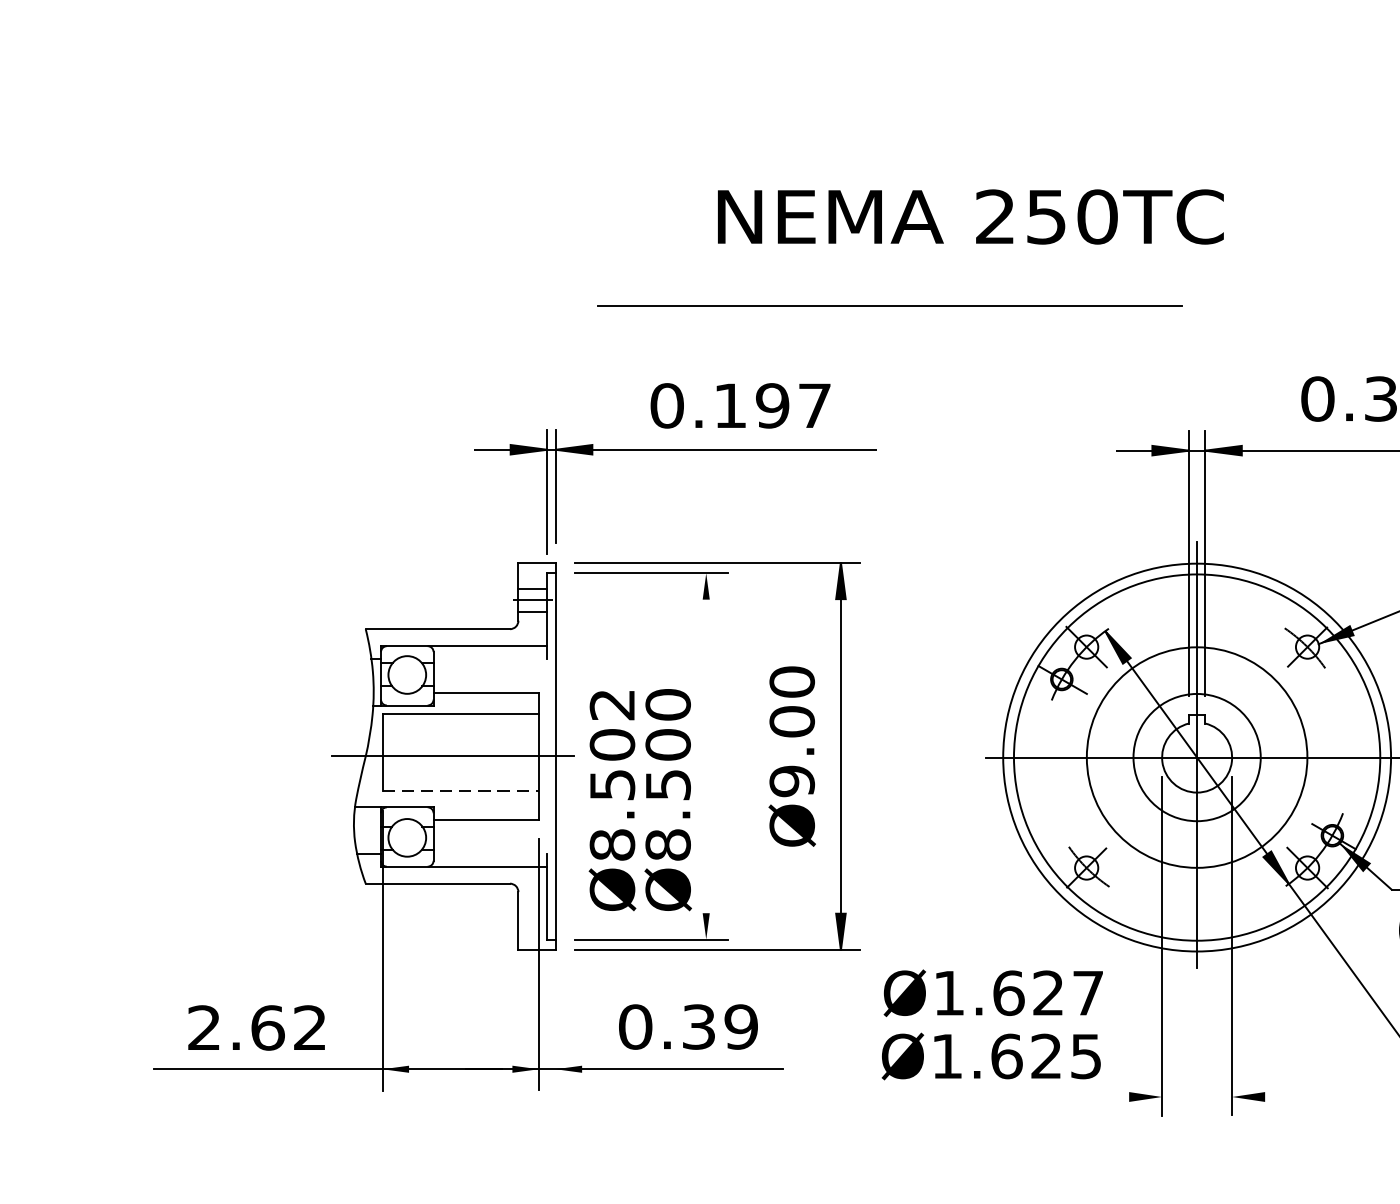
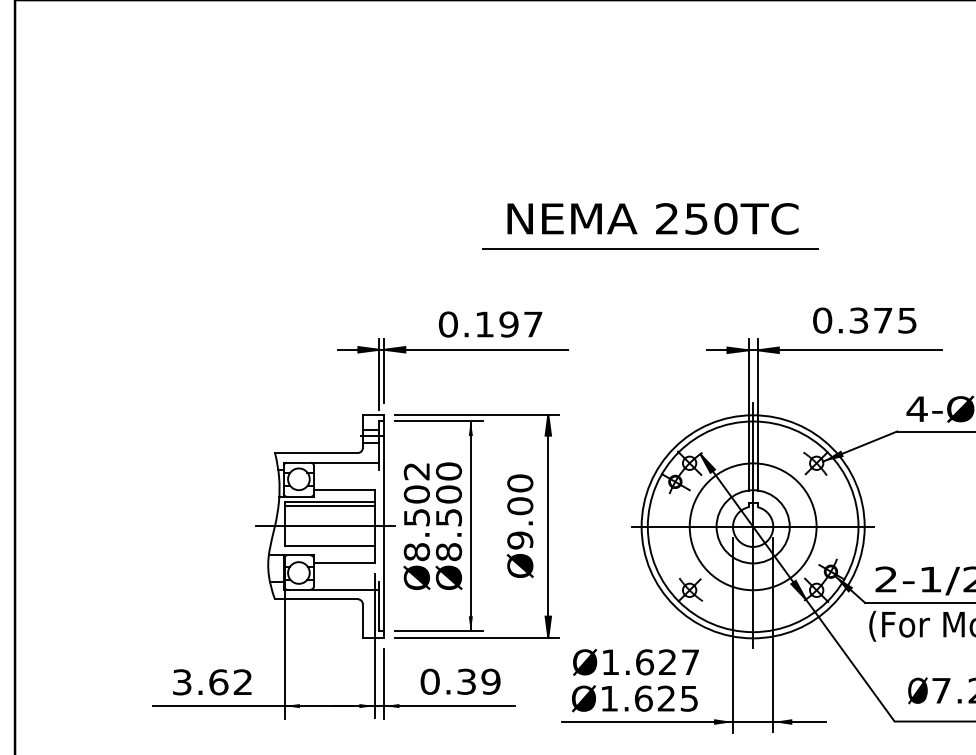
text: (969, 216) -> (652, 218), moved
line: (889, 304) -> (650, 248), moved
line: (460, 722) -> (329, 506), added
line: (705, 757) -> (470, 526), added
line: (460, 791) -> (329, 546), dashed -> solid
text: (639, 798) -> (432, 525), moved
text: (204, 1028) -> (182, 682), 2.62 -> 3.62
line: (556, 1029) -> (384, 683), added
line: (1093, 1097) -> (693, 722), added

